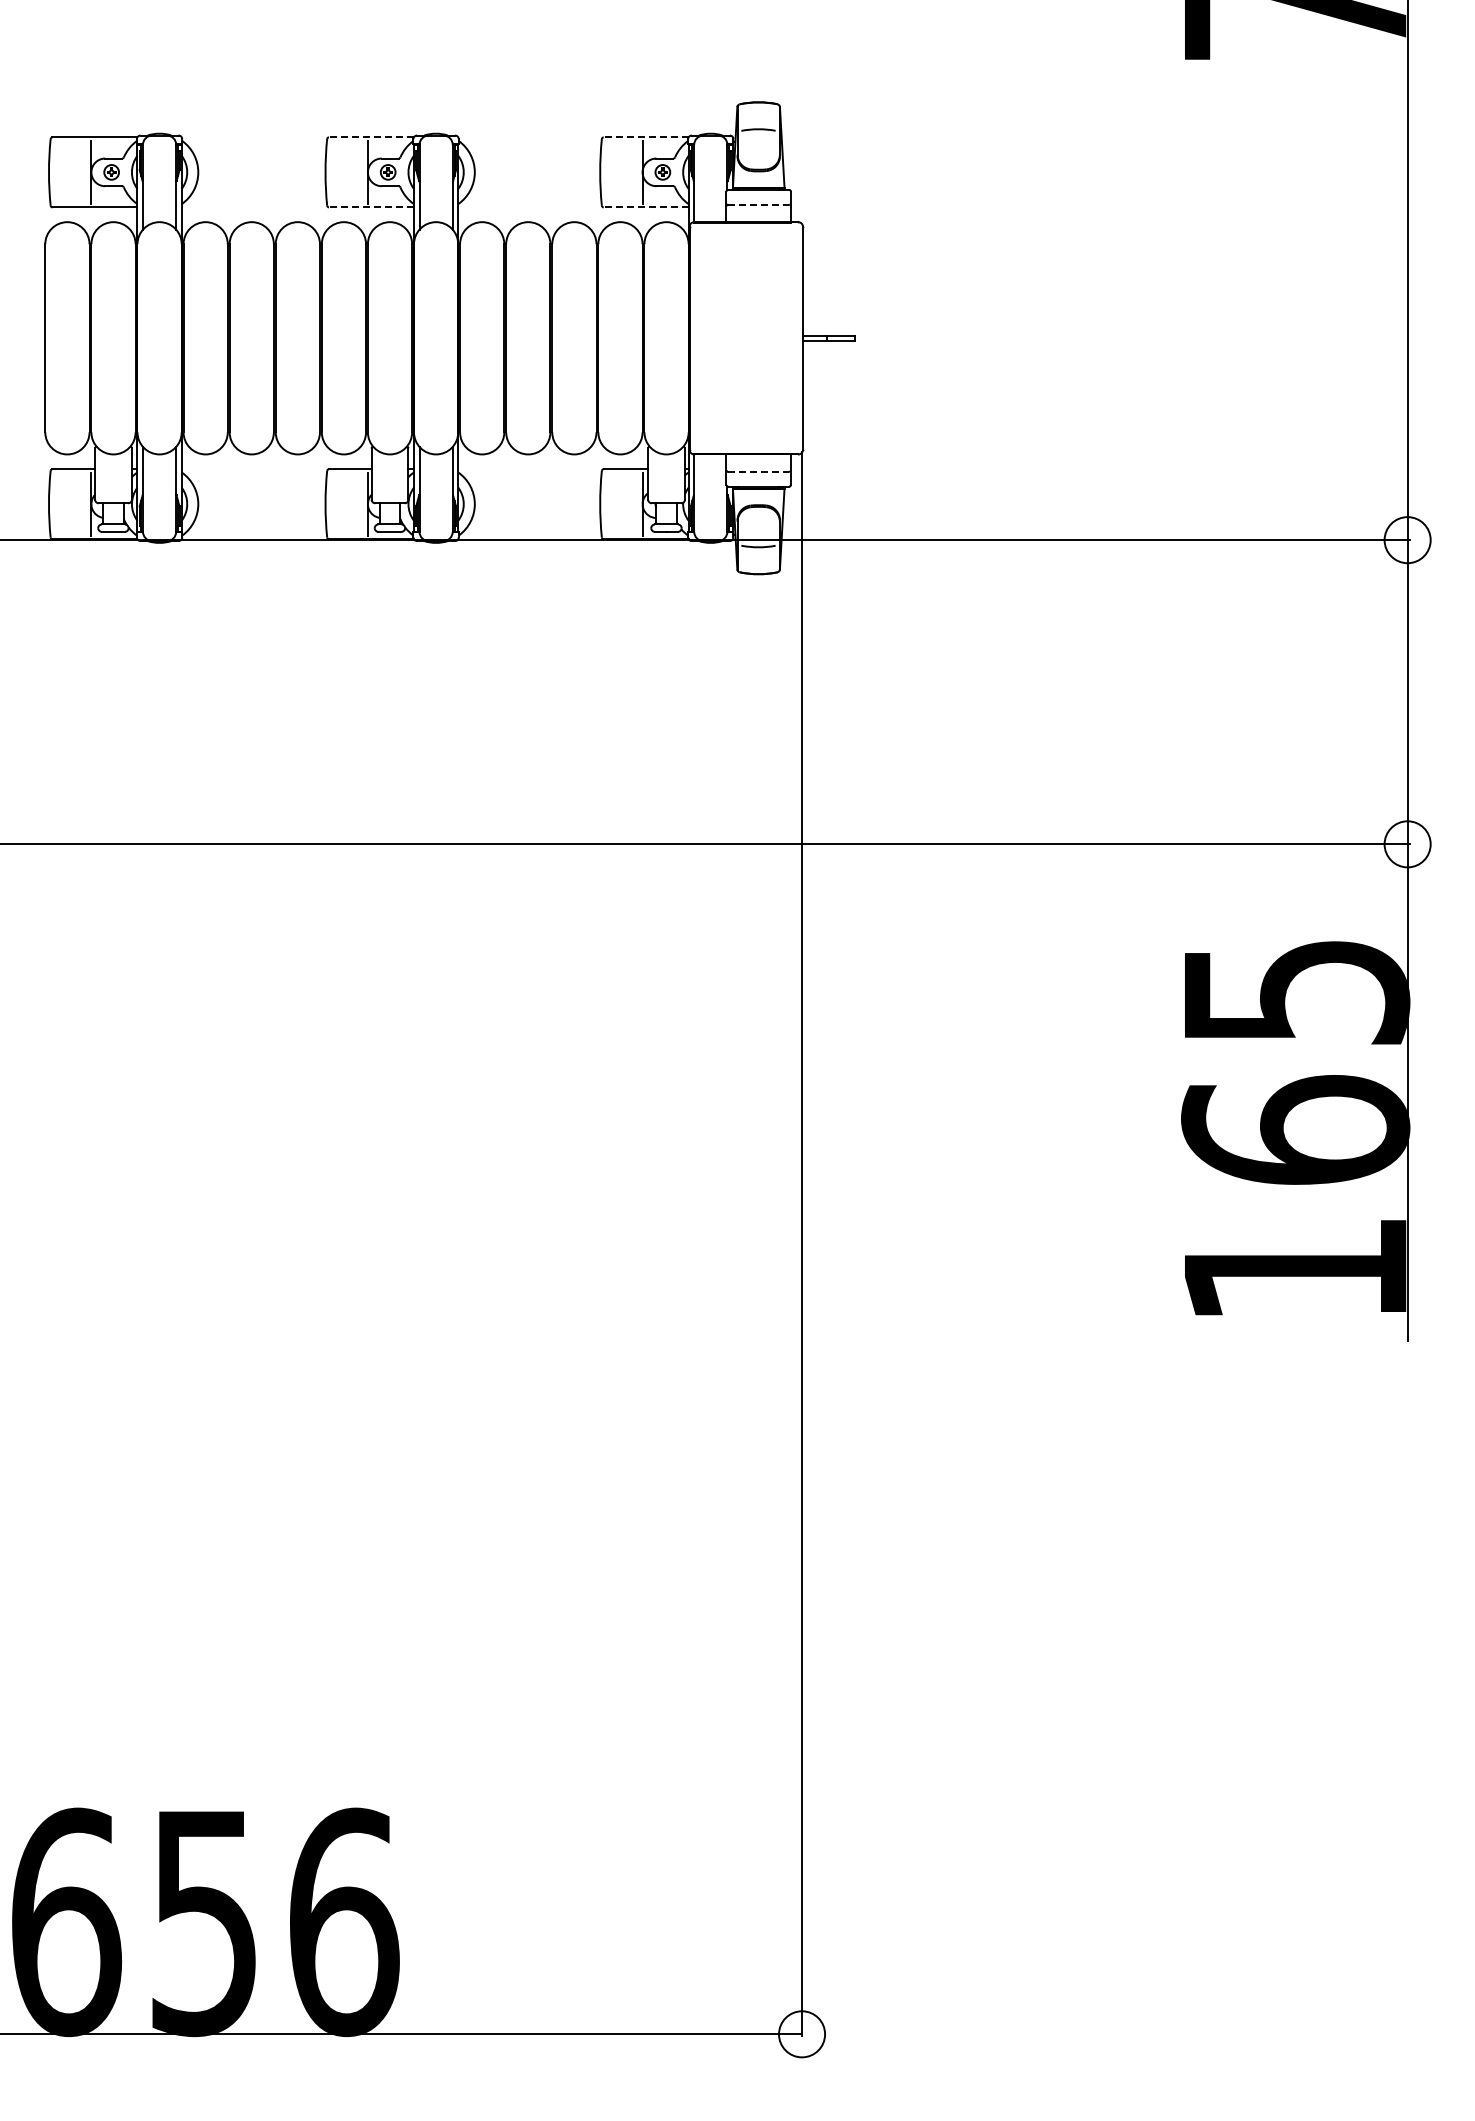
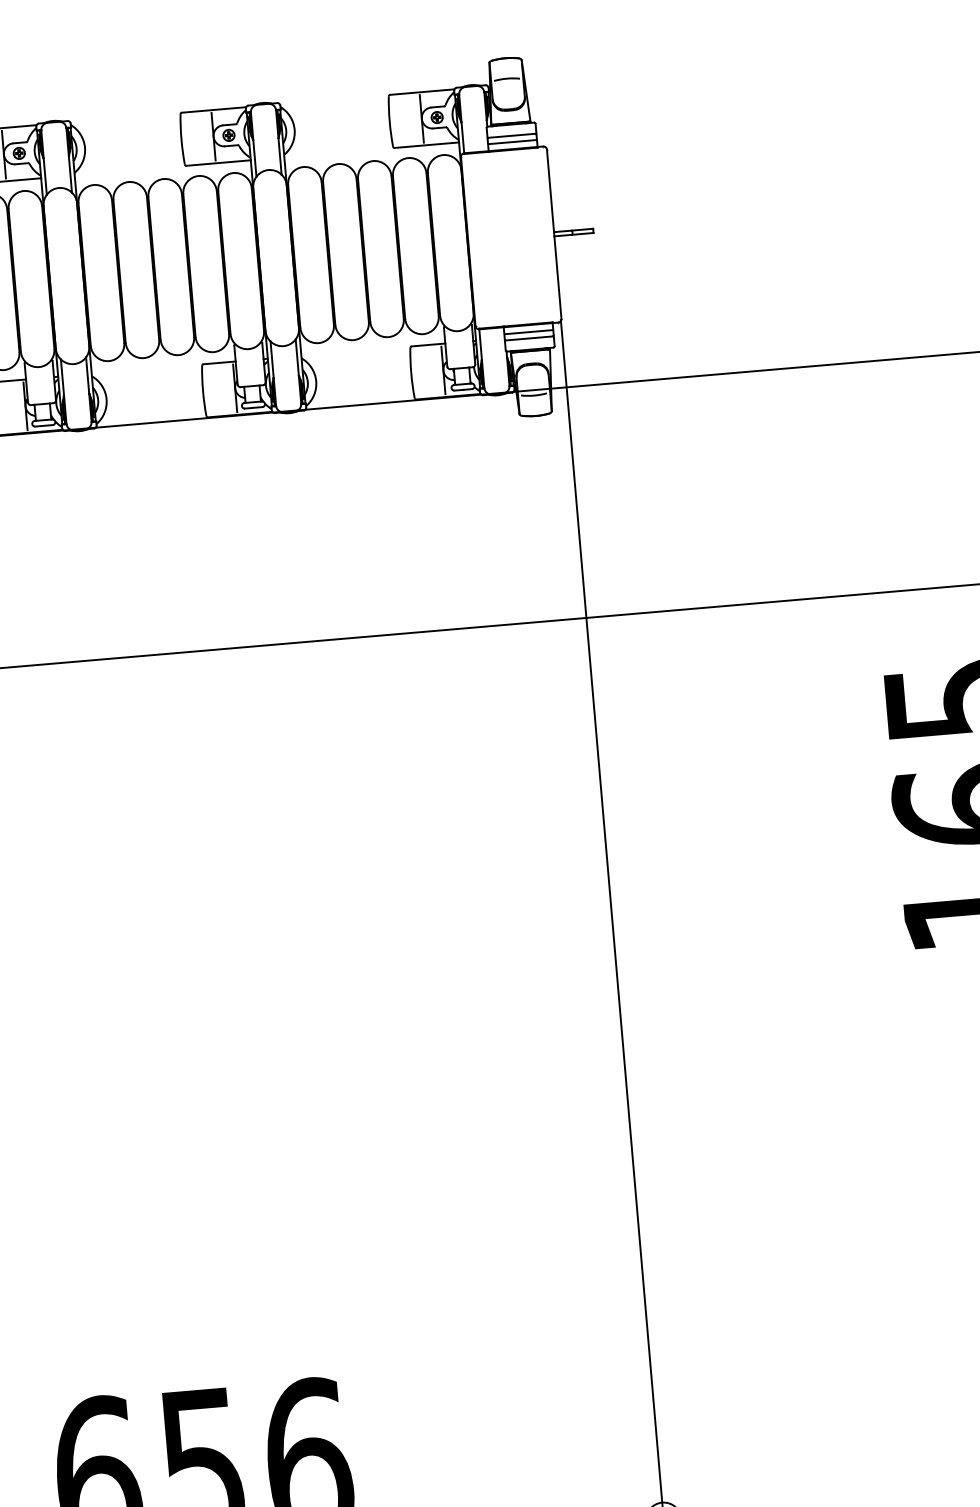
line: (370, 137) -> (213, 110), dashed -> solid
line: (645, 137) -> (421, 92), dashed -> solid
line: (759, 204) -> (512, 135), dashed -> solid
line: (371, 207) -> (218, 163), dashed -> solid
line: (645, 207) -> (426, 145), dashed -> solid
line: (758, 212) -> (512, 141), added
line: (758, 463) -> (528, 332), added
line: (759, 471) -> (529, 338), dashed -> solid

